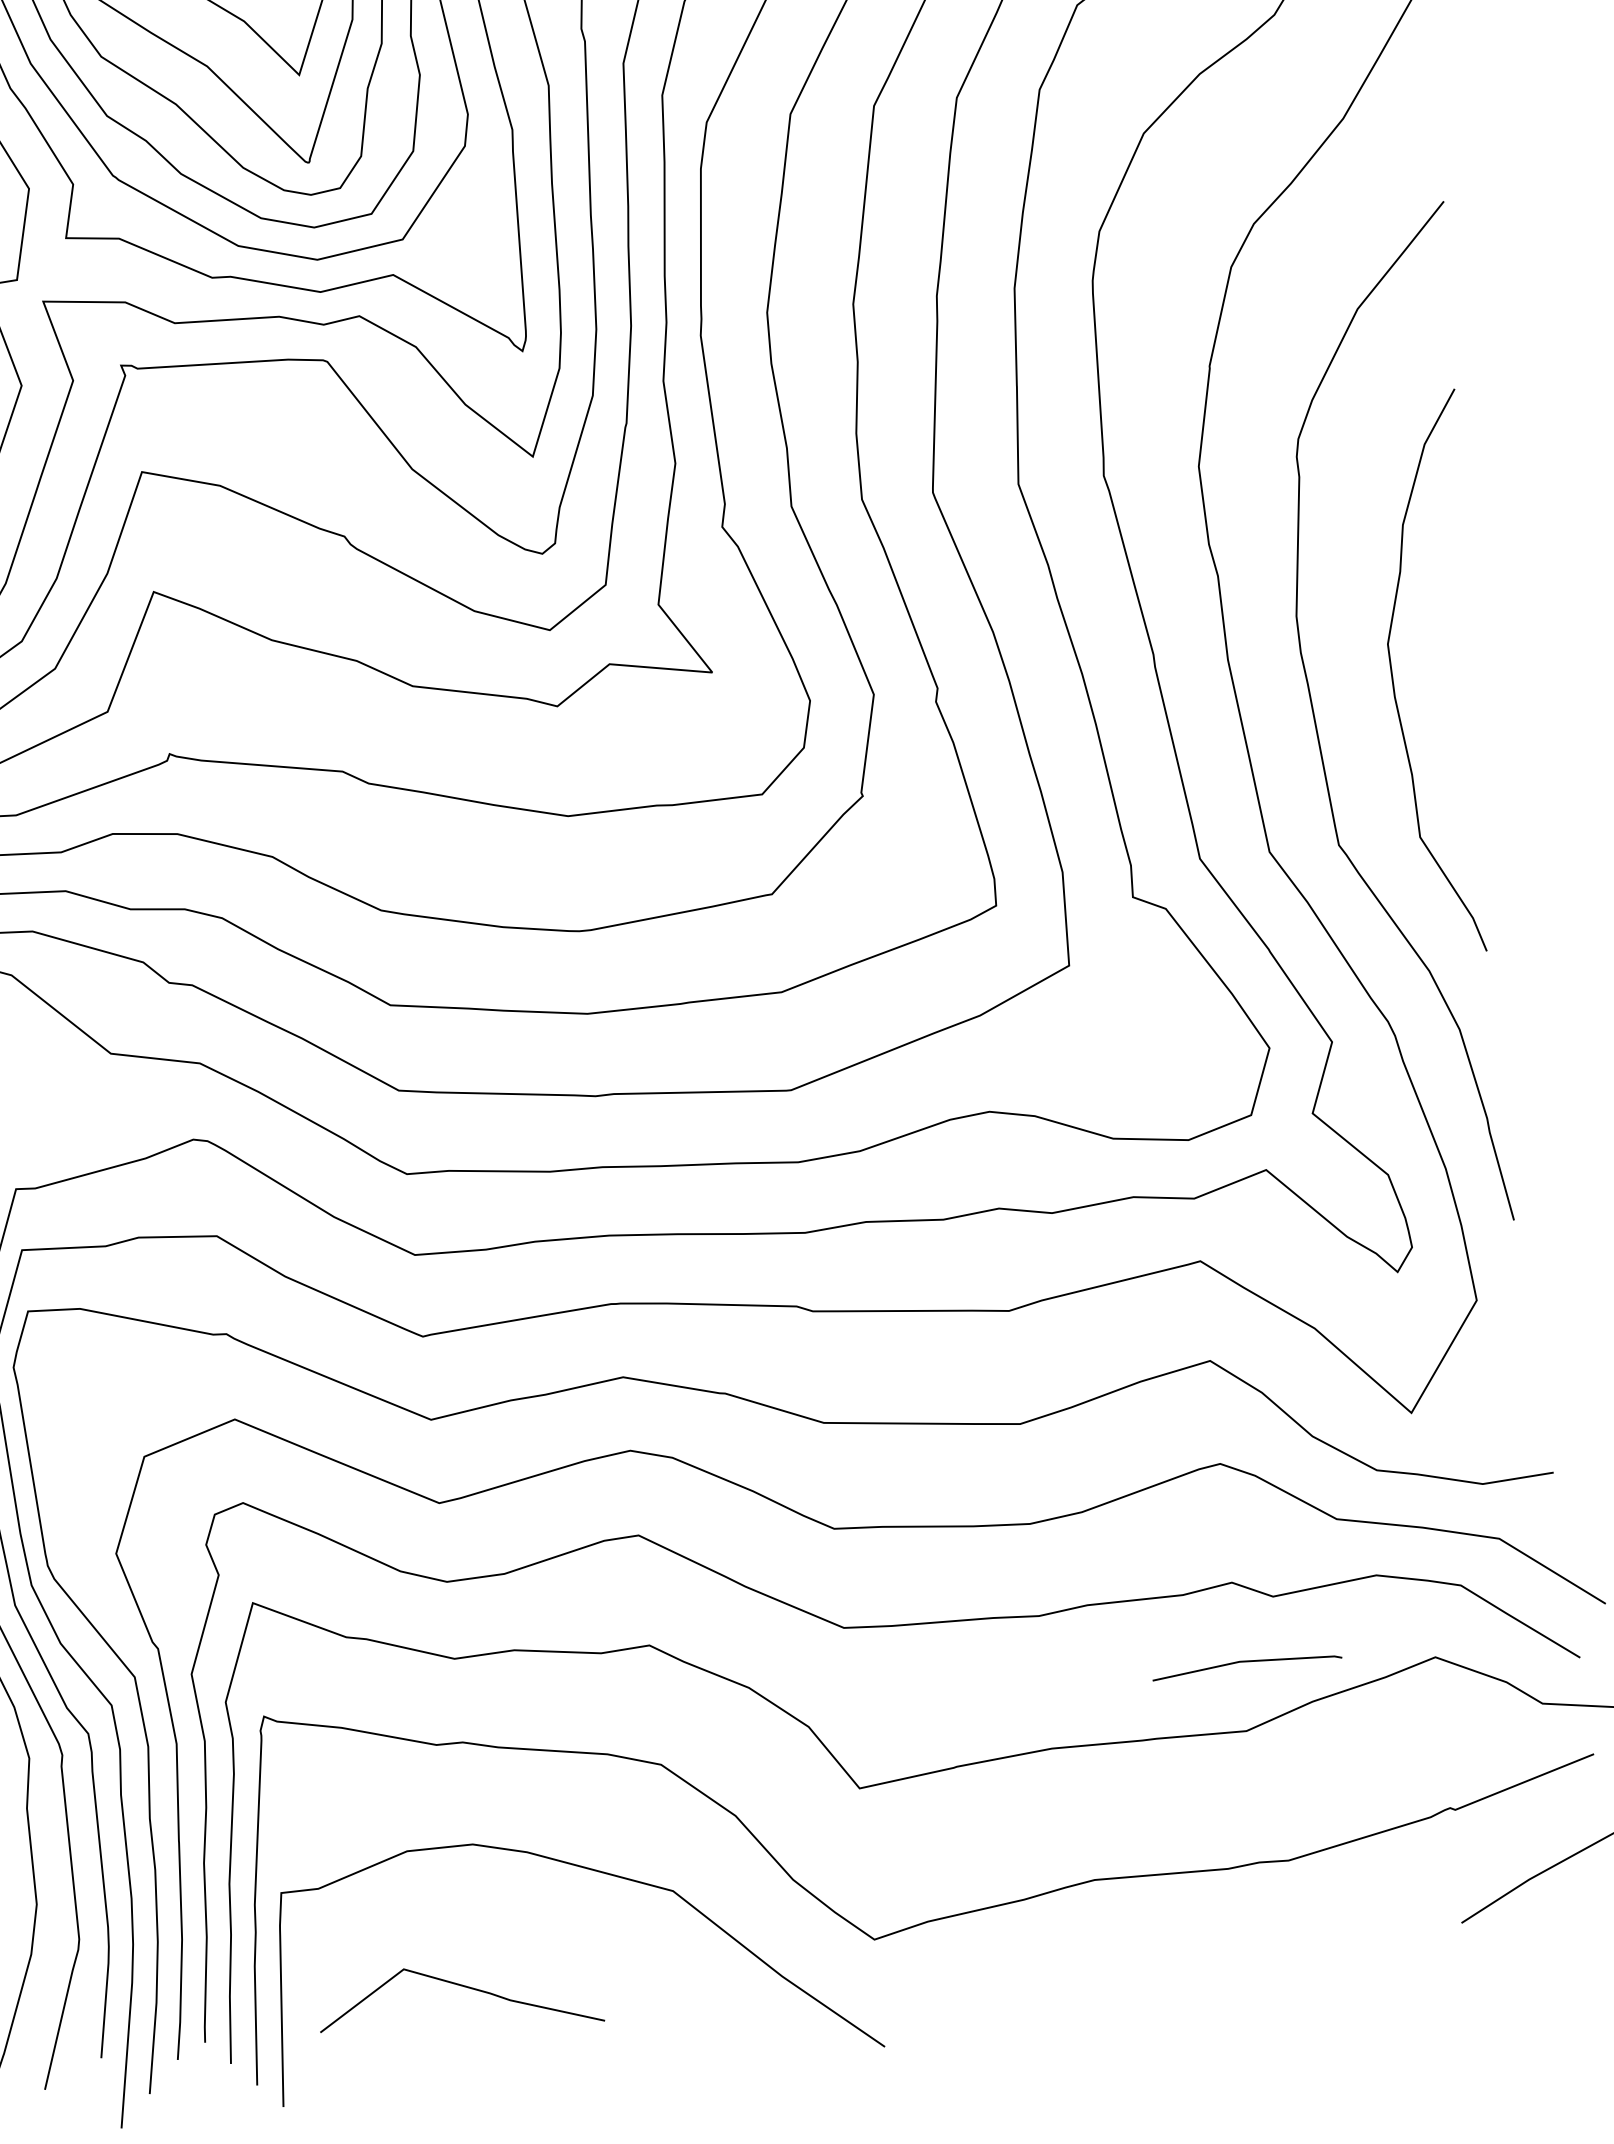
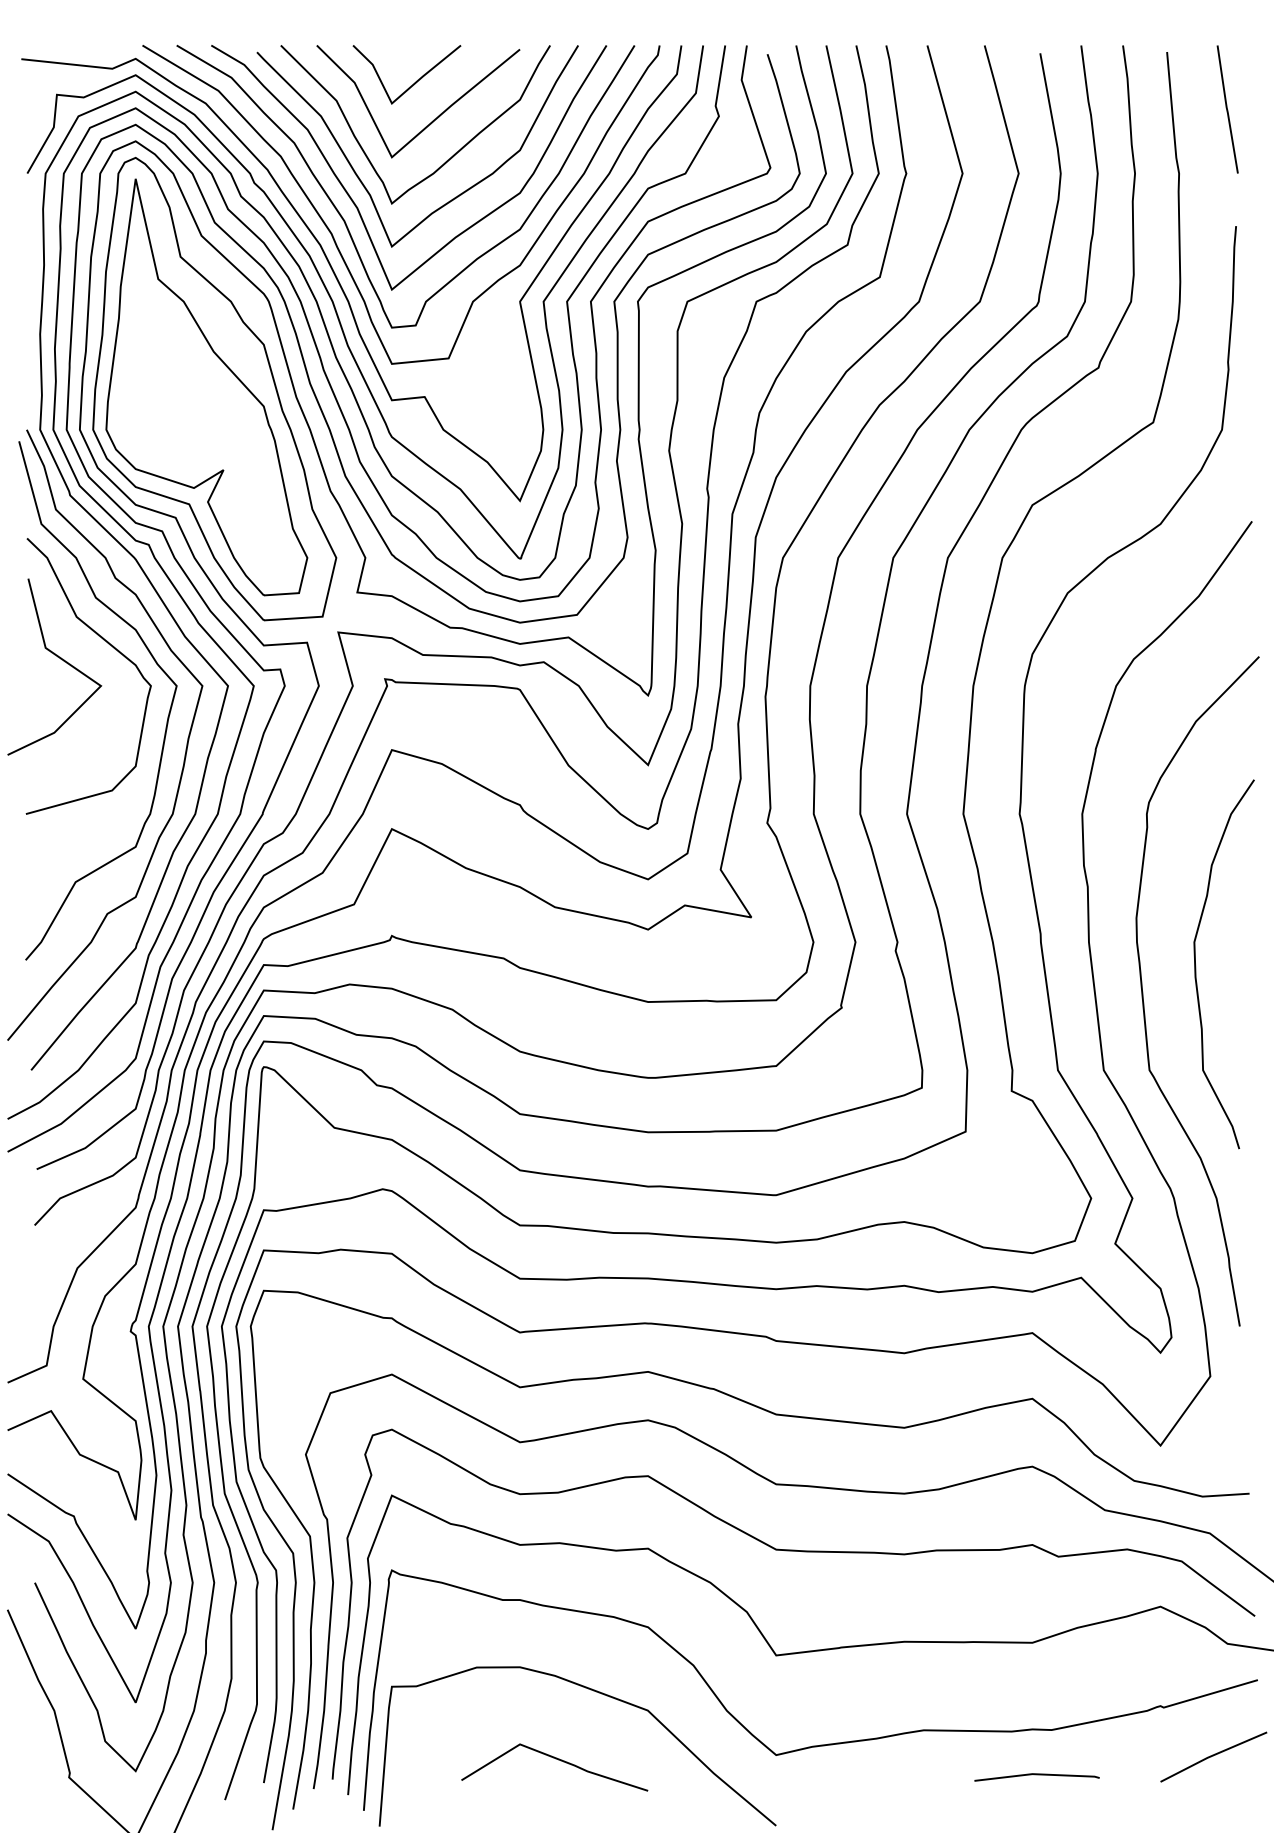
line: (1246, 1663) -> (1036, 1775), moved
line: (459, 1986) -> (555, 1759), moved

